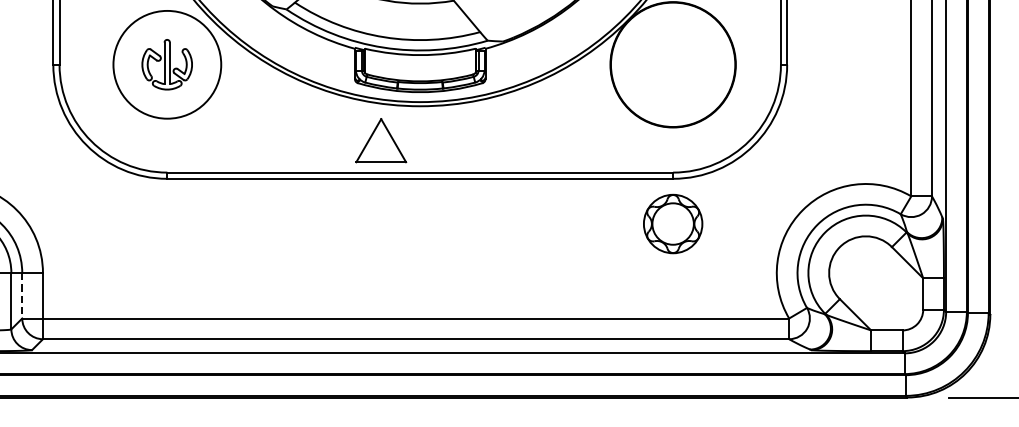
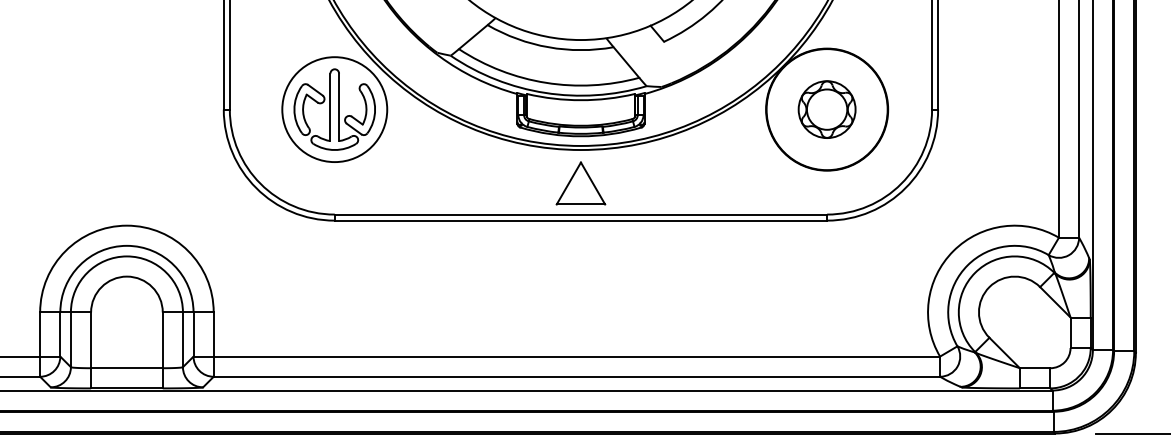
part: (167, 64) -> (334, 109), size x1.67
part: (380, 140) -> (580, 183), moved
part: (672, 223) -> (826, 109), moved
line: (22, 296) -> (193, 335), dashed -> solid

